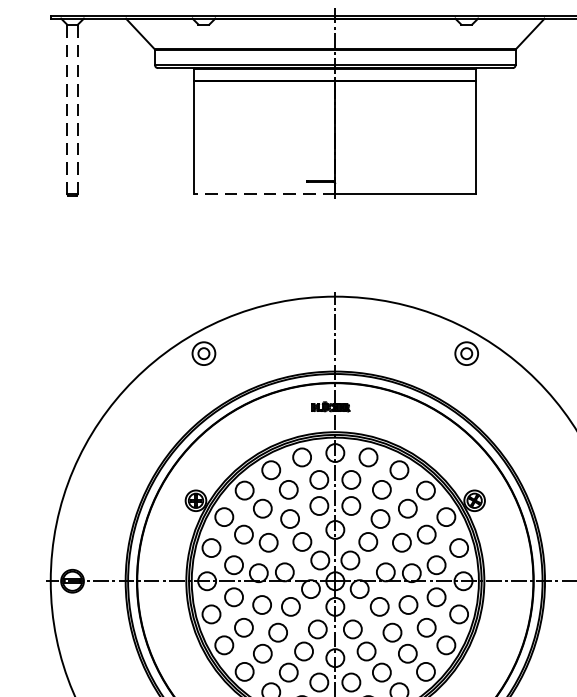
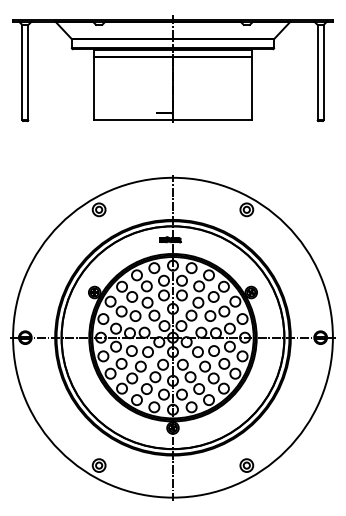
line: (67, 109) -> (22, 72), dashed -> solid
line: (78, 109) -> (28, 72), dashed -> solid
line: (265, 194) -> (133, 120), dashed -> solid

